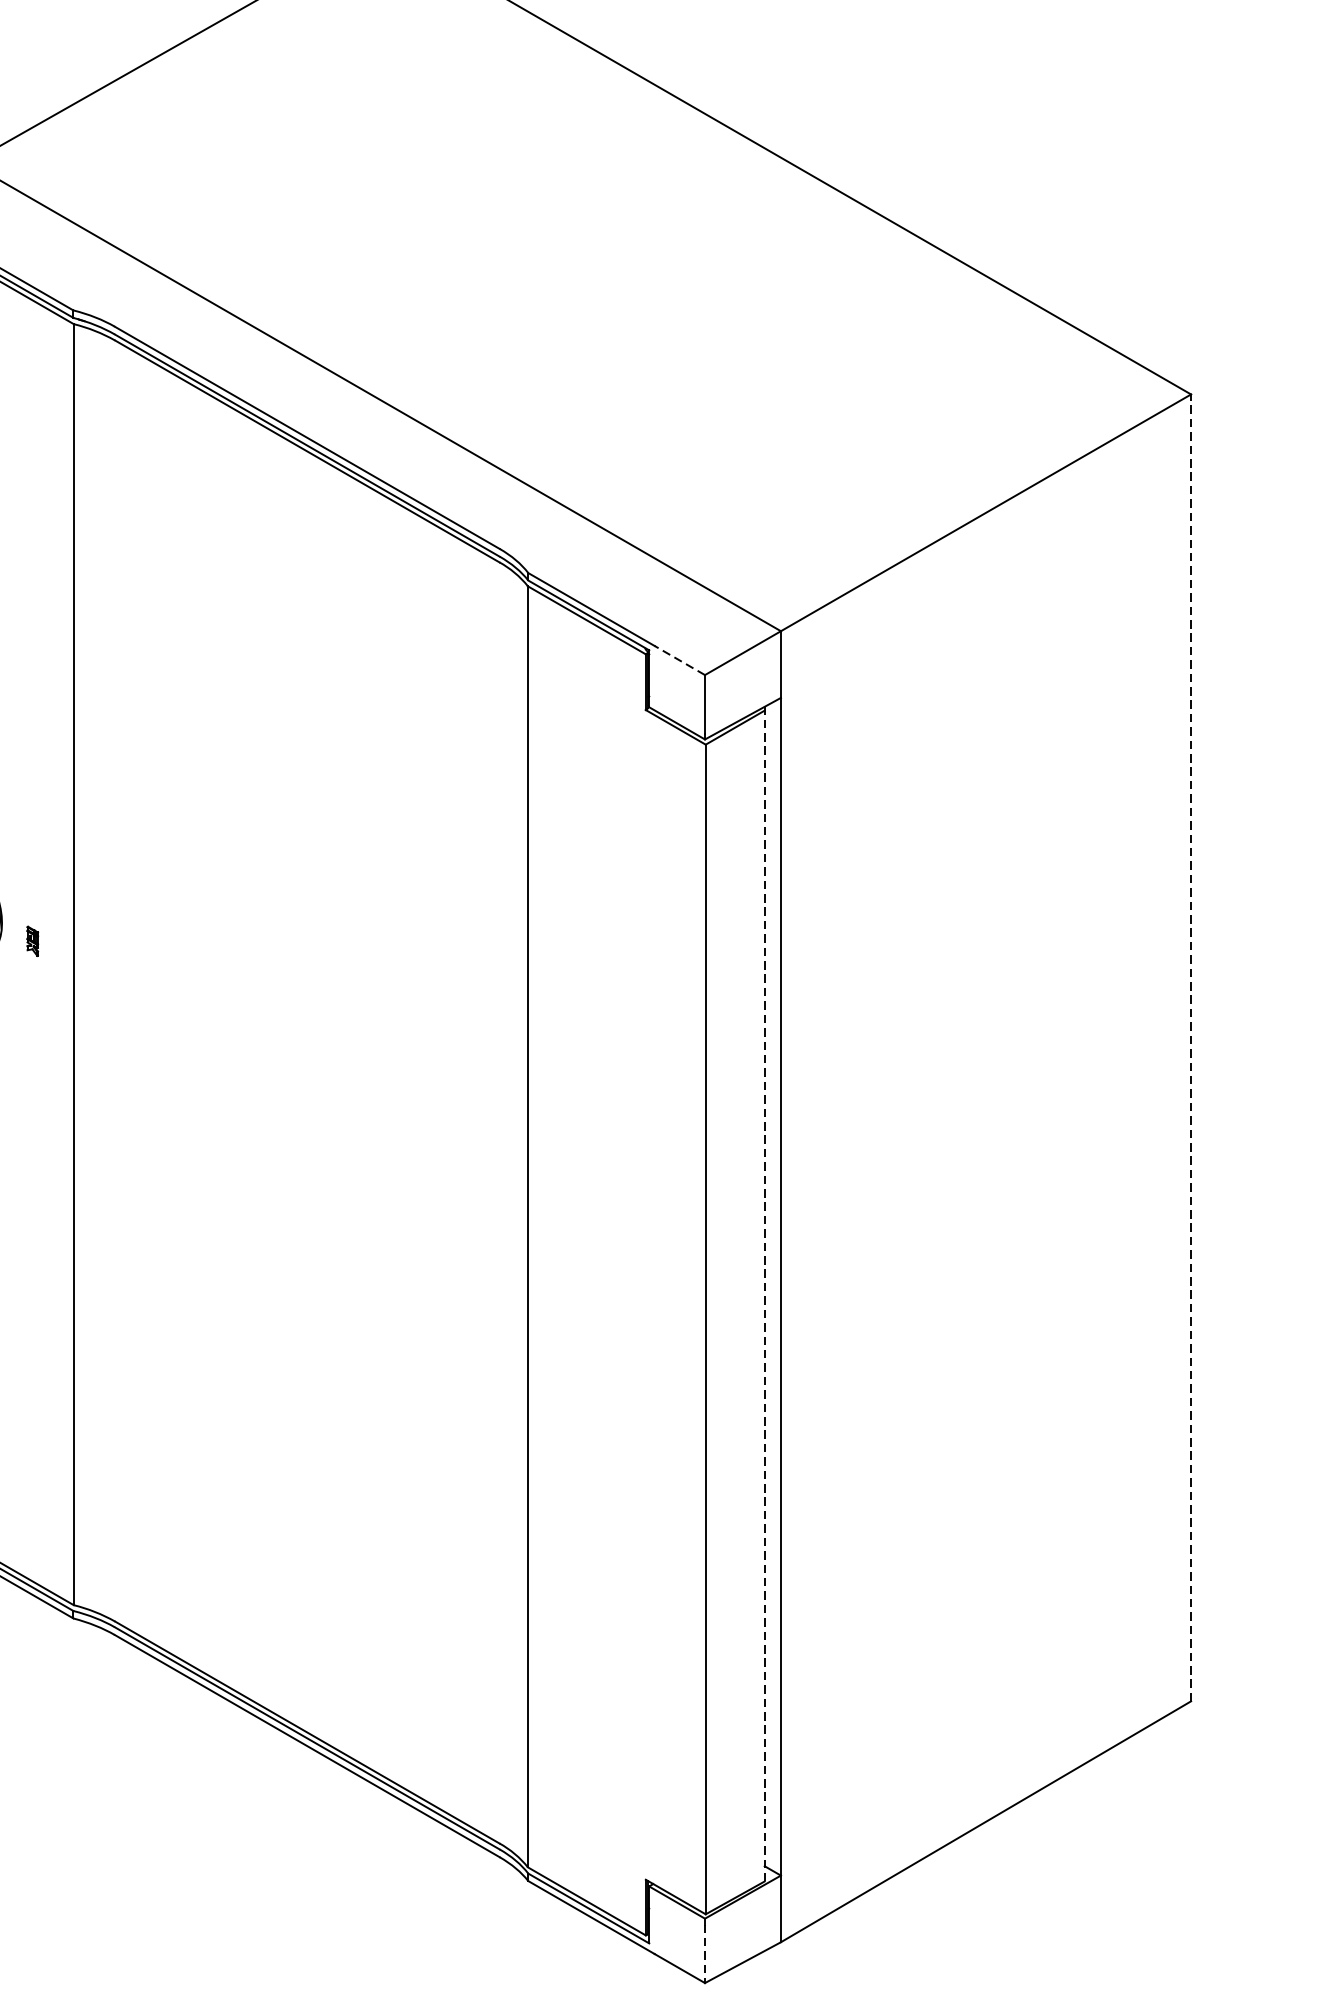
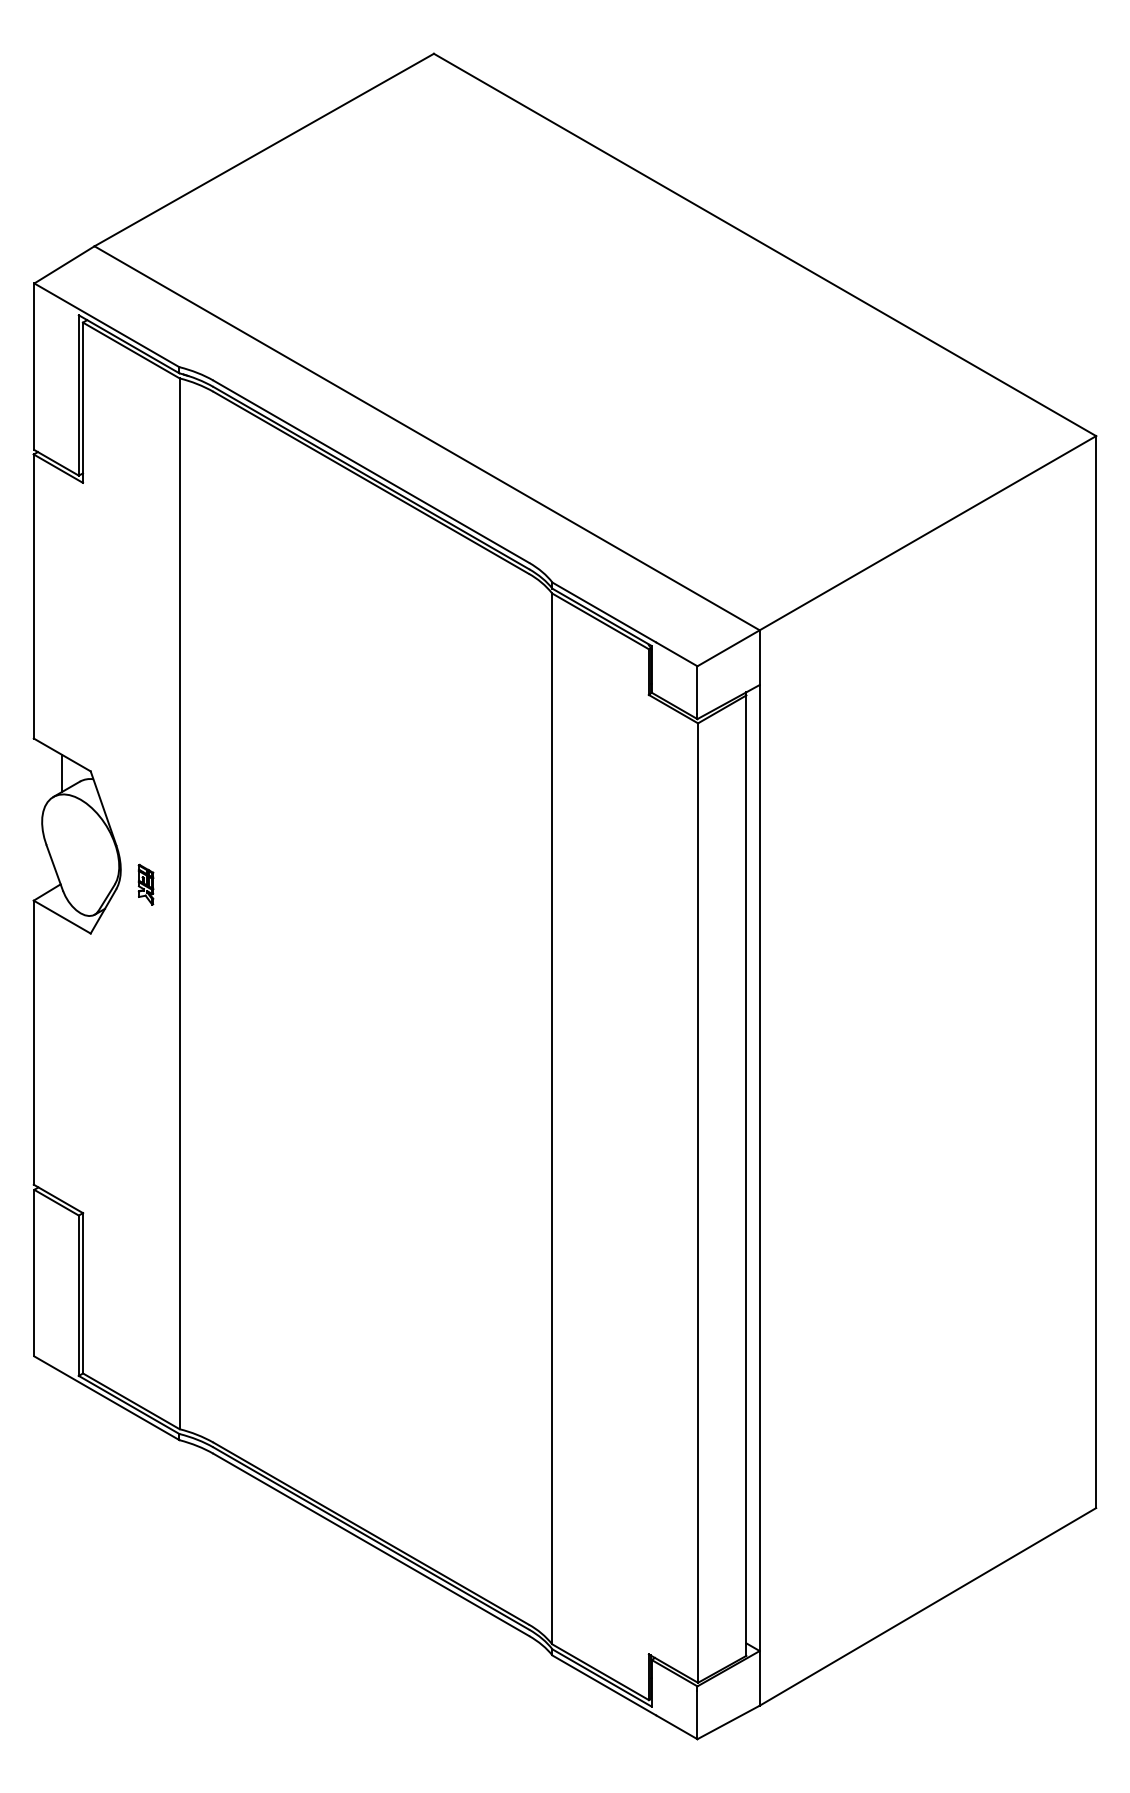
line: (679, 660) -> (676, 654), dashed -> solid
part: (32, 941) -> (145, 884), size x1.67
line: (1191, 1048) -> (1096, 972), dashed -> solid
line: (764, 1295) -> (746, 1175), dashed -> solid
line: (705, 1954) -> (697, 1715), dashed -> solid

